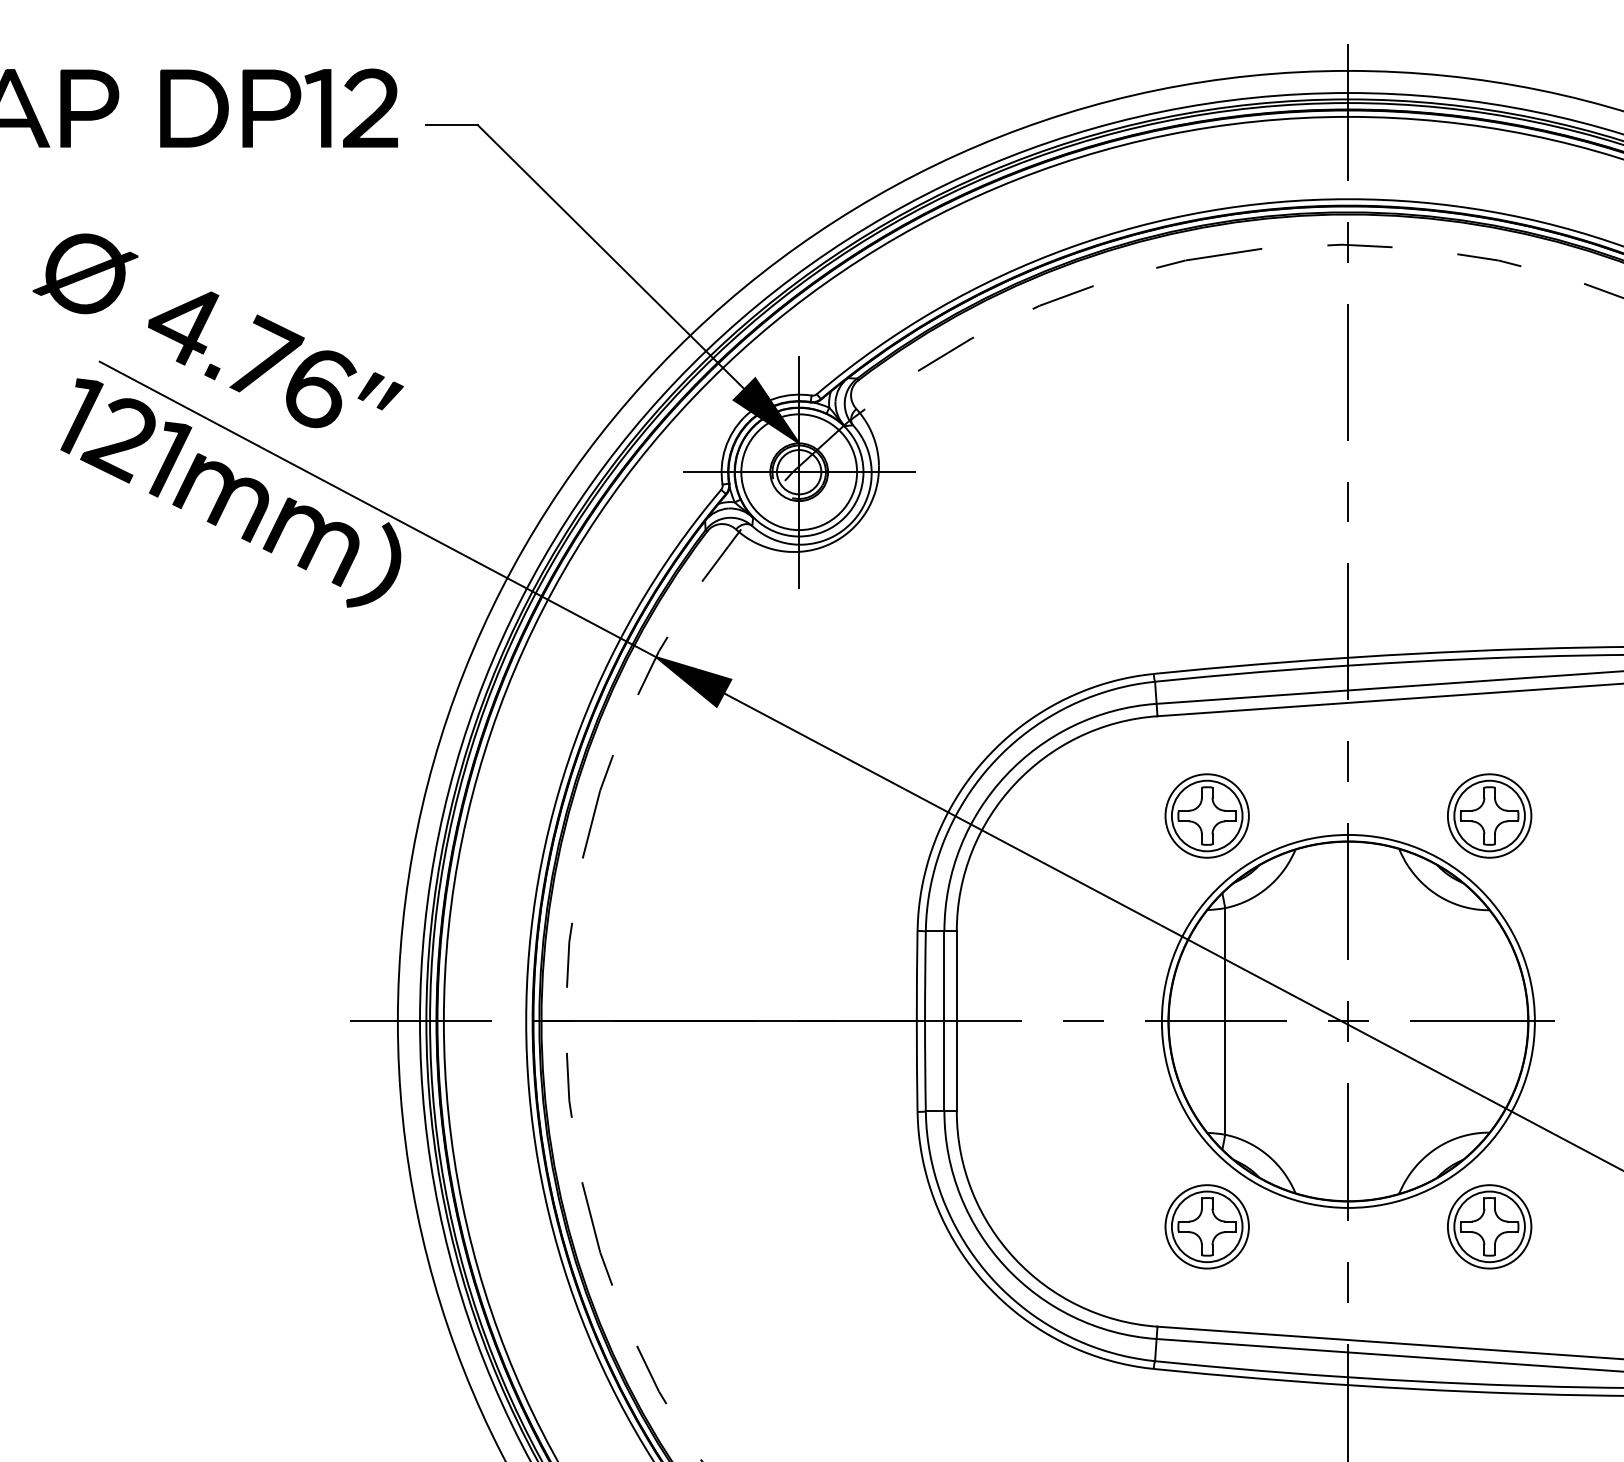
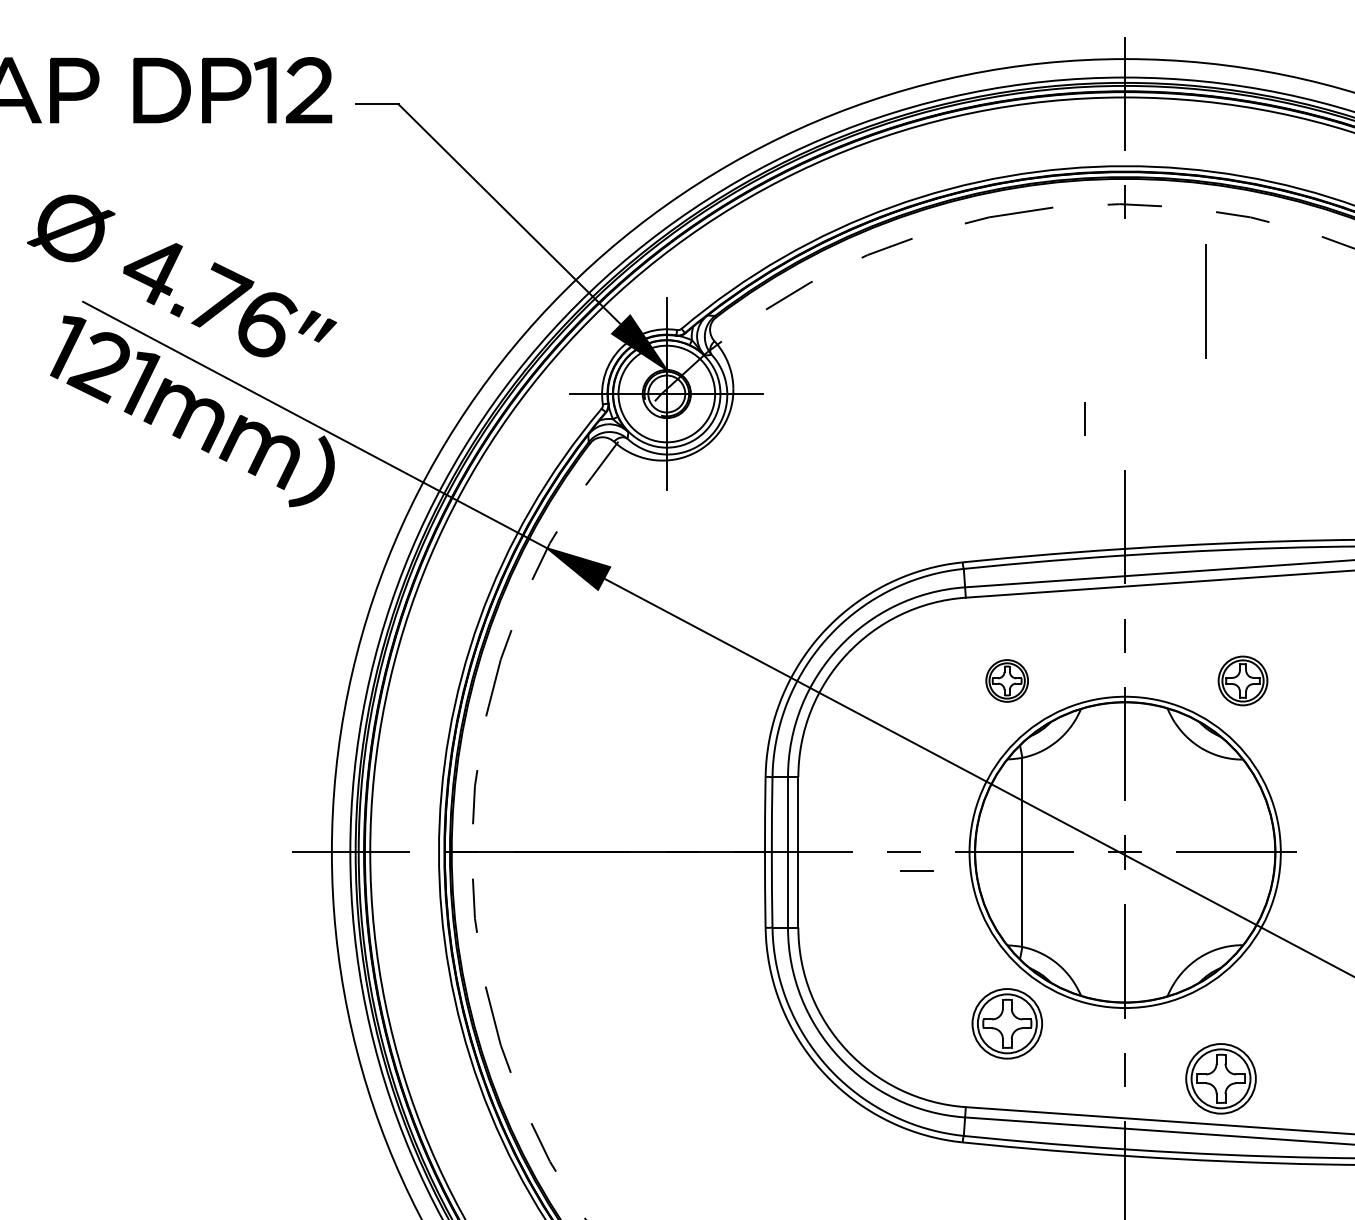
line: (1347, 372) -> (1205, 301), moved
line: (1347, 501) -> (1084, 418), moved
part: (1206, 815) -> (1006, 680), size x0.6
part: (1488, 815) -> (1242, 680), size x0.7
line: (1098, 1043) -> (916, 870), added
part: (1488, 1226) -> (1220, 1078), moved

